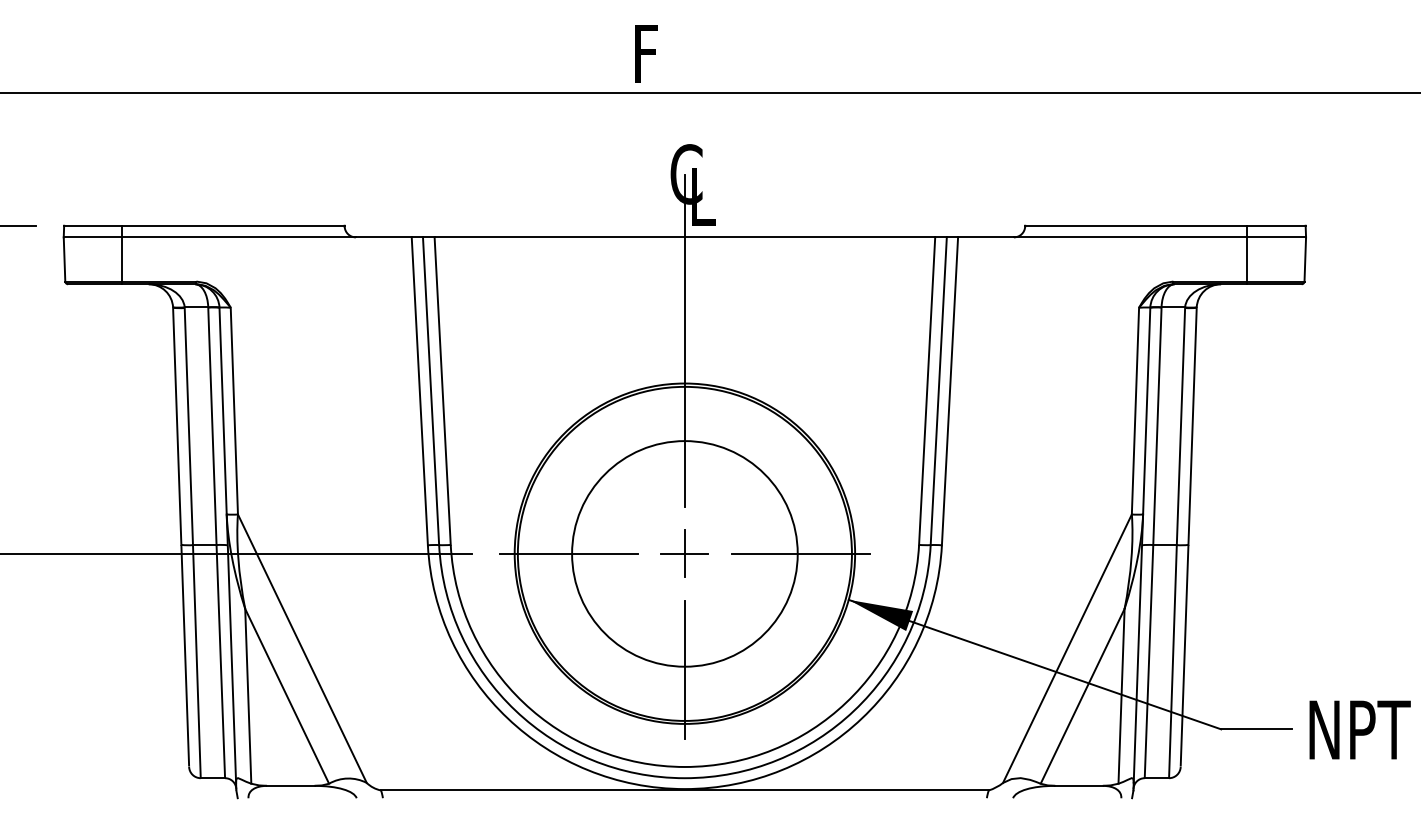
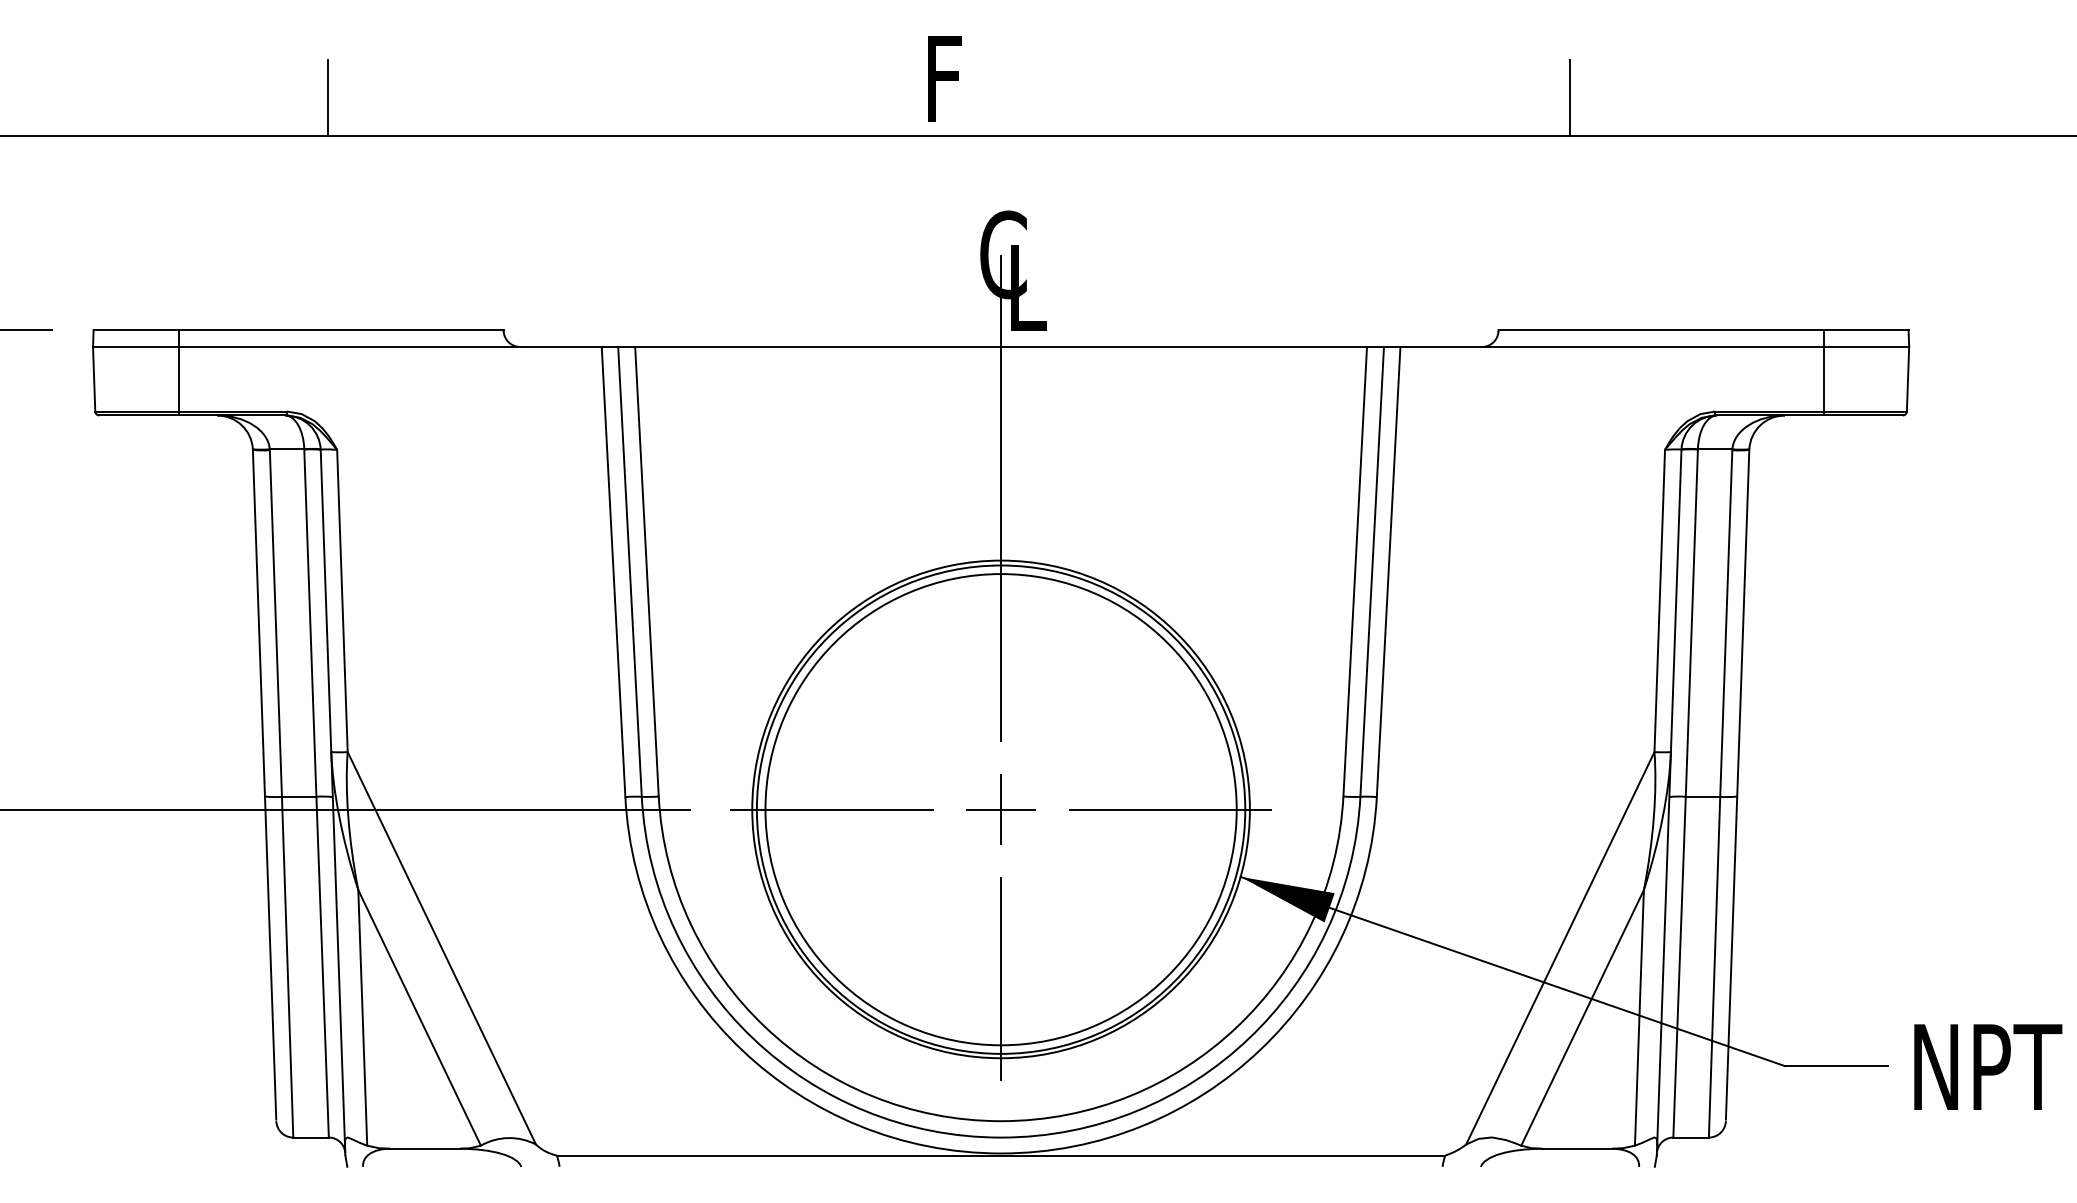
line: (224, 66) -> (328, 97), added
line: (1074, 66) -> (1570, 97), added
circle: (684, 553) -> (1000, 809), size x1.43

